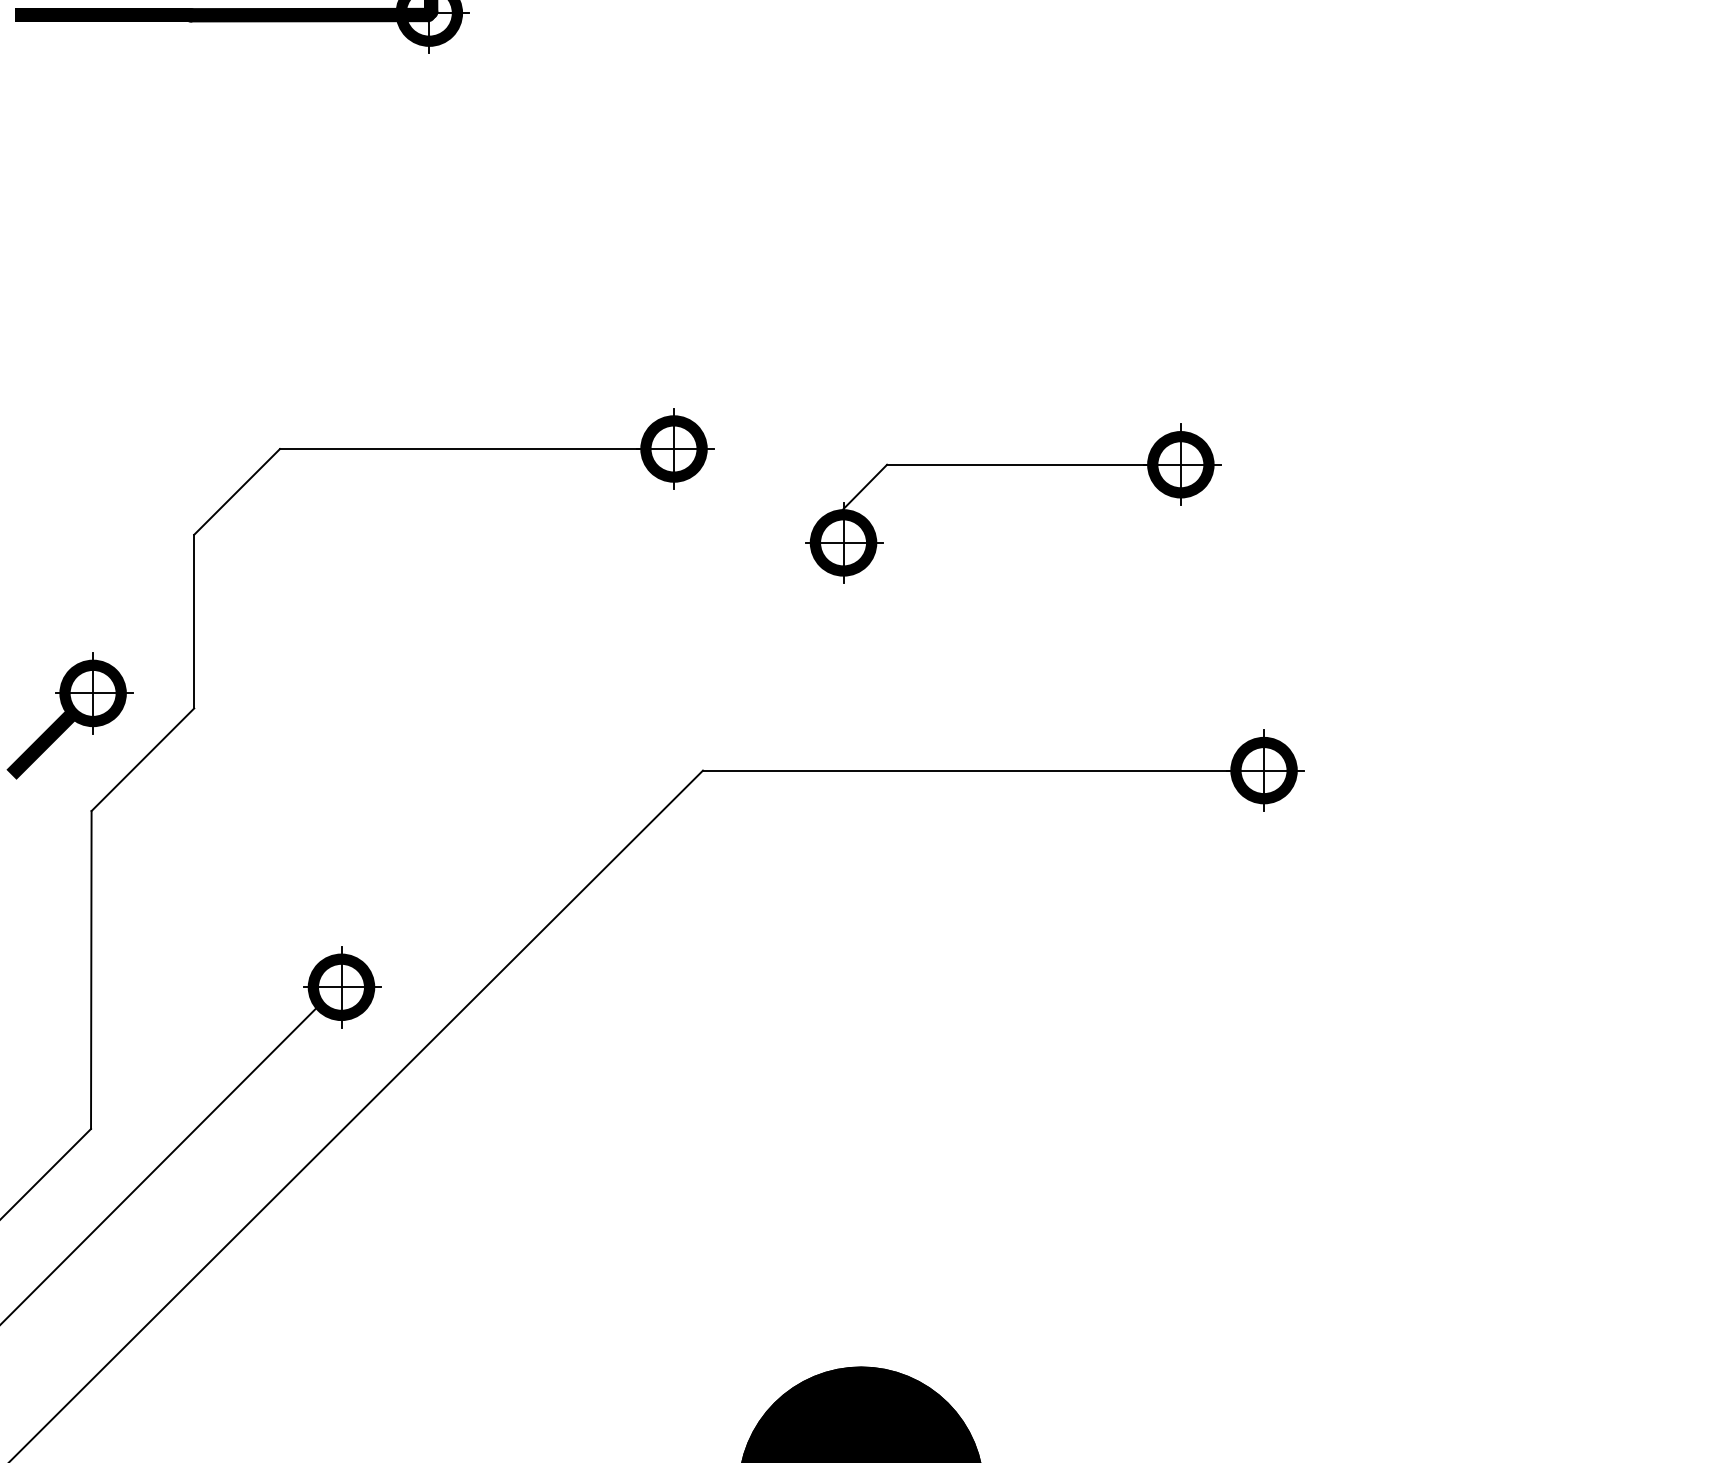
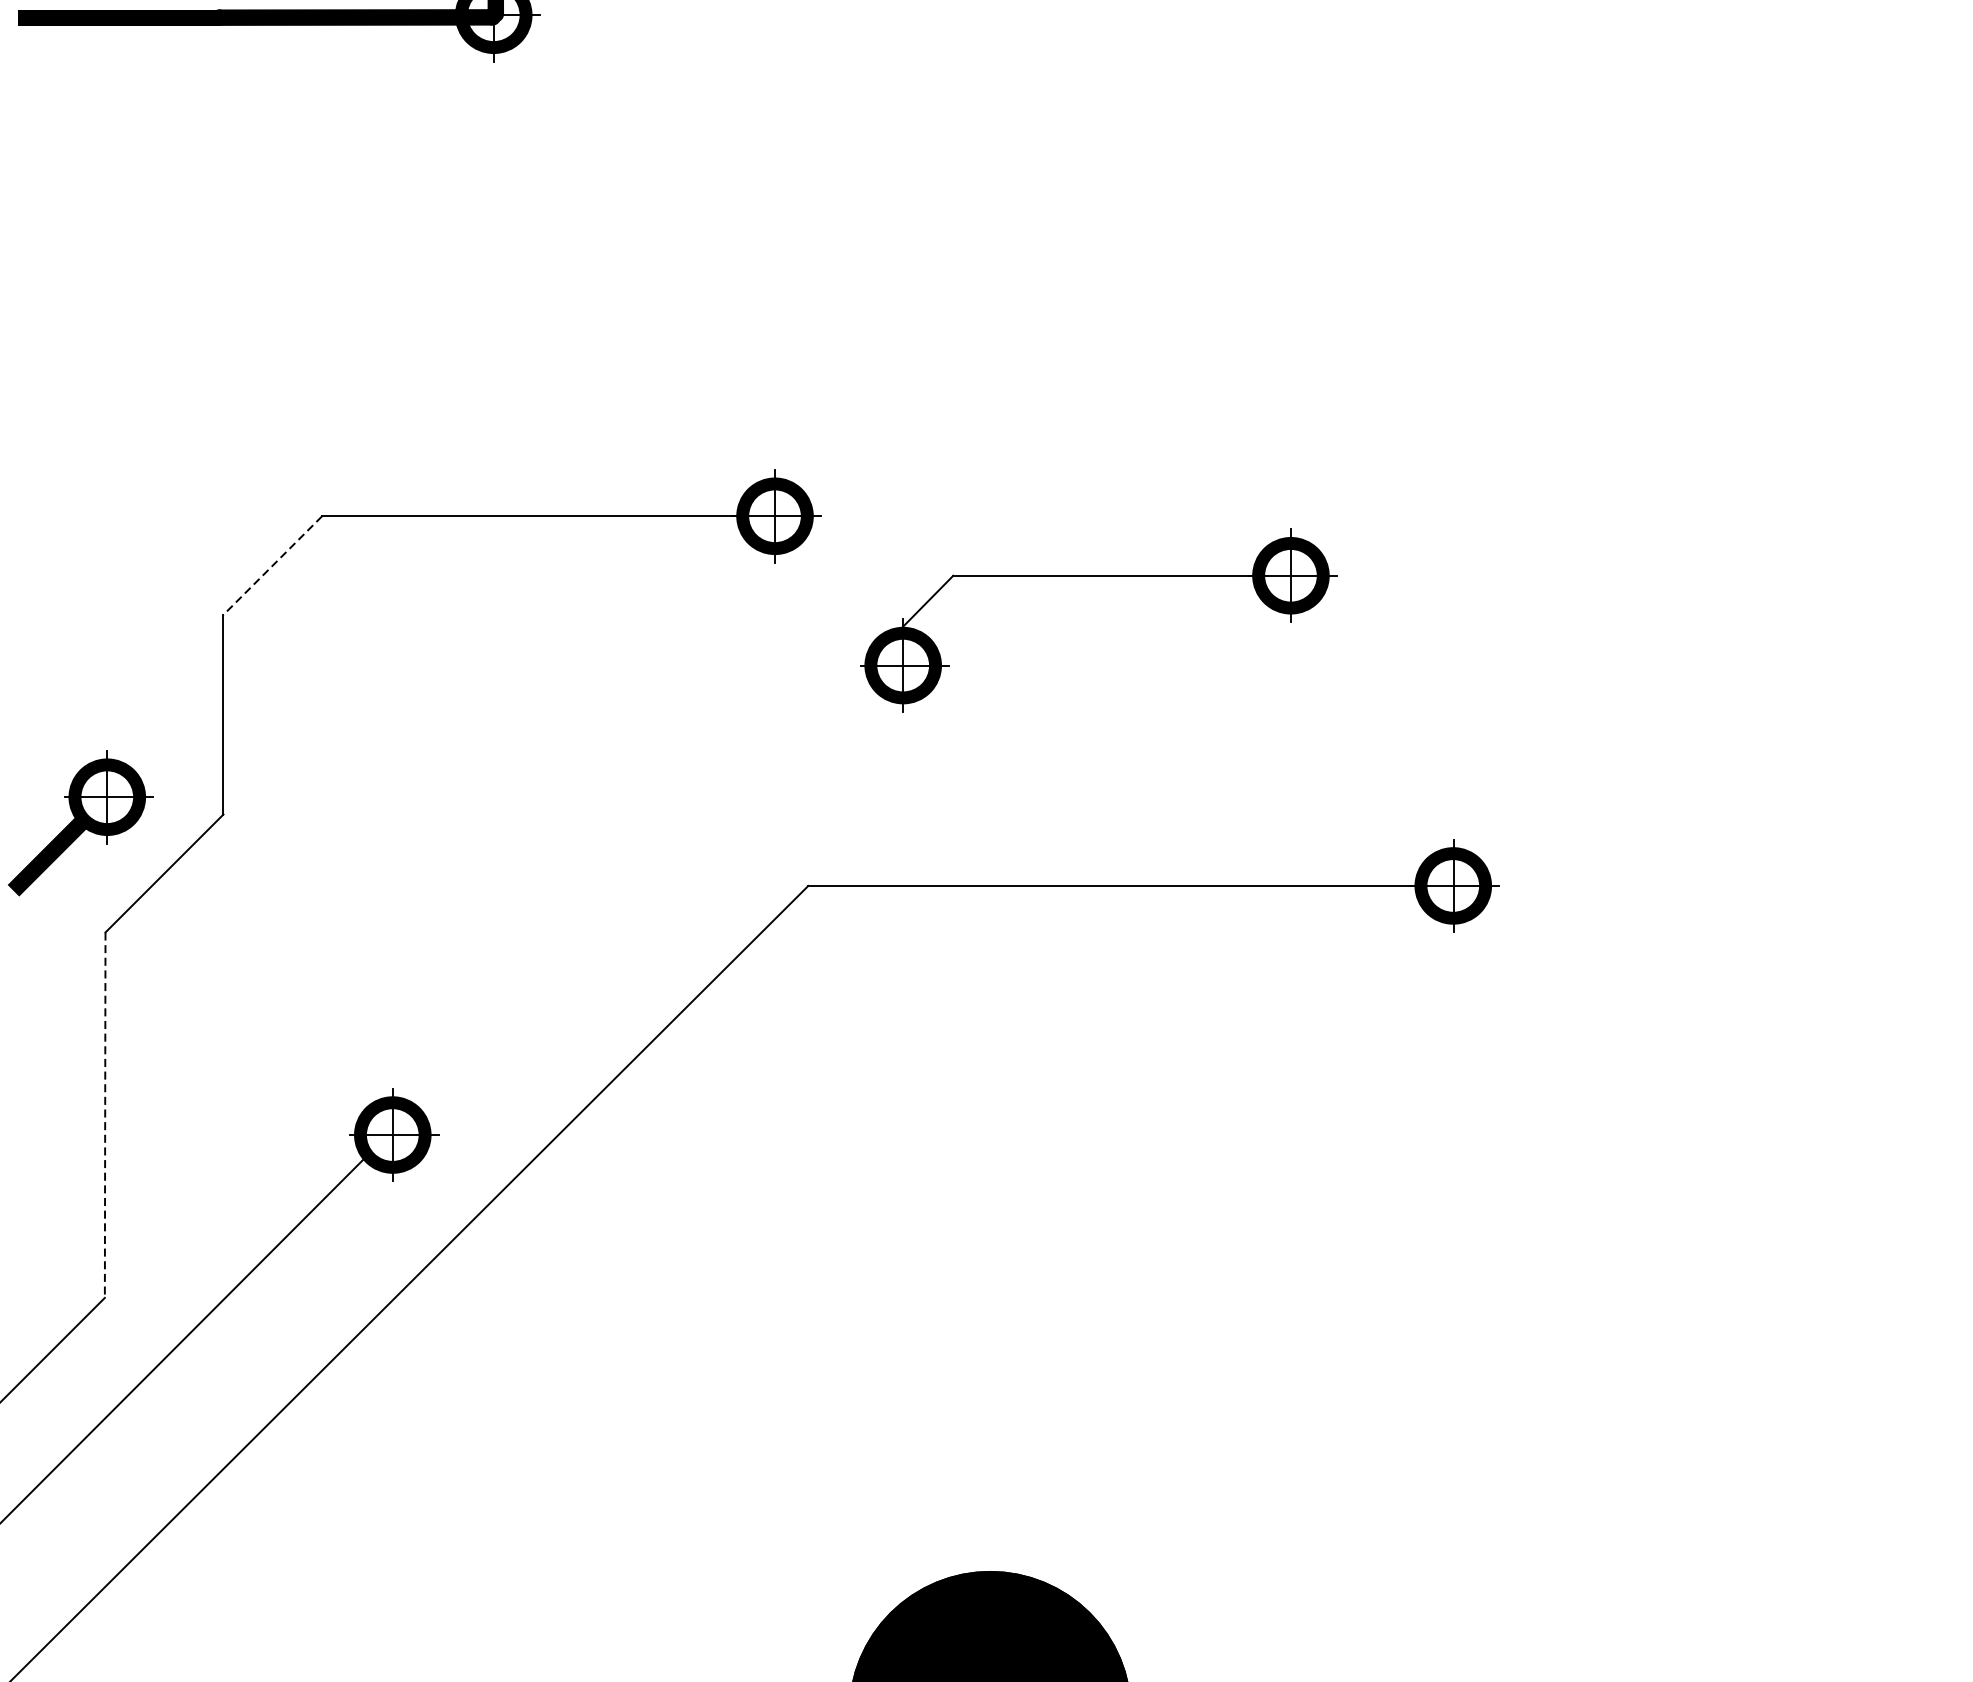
part: (1013, 465) -> (1098, 576), moved
line: (237, 491) -> (273, 565), solid -> dashed
line: (91, 970) -> (105, 1115), solid -> dashed

